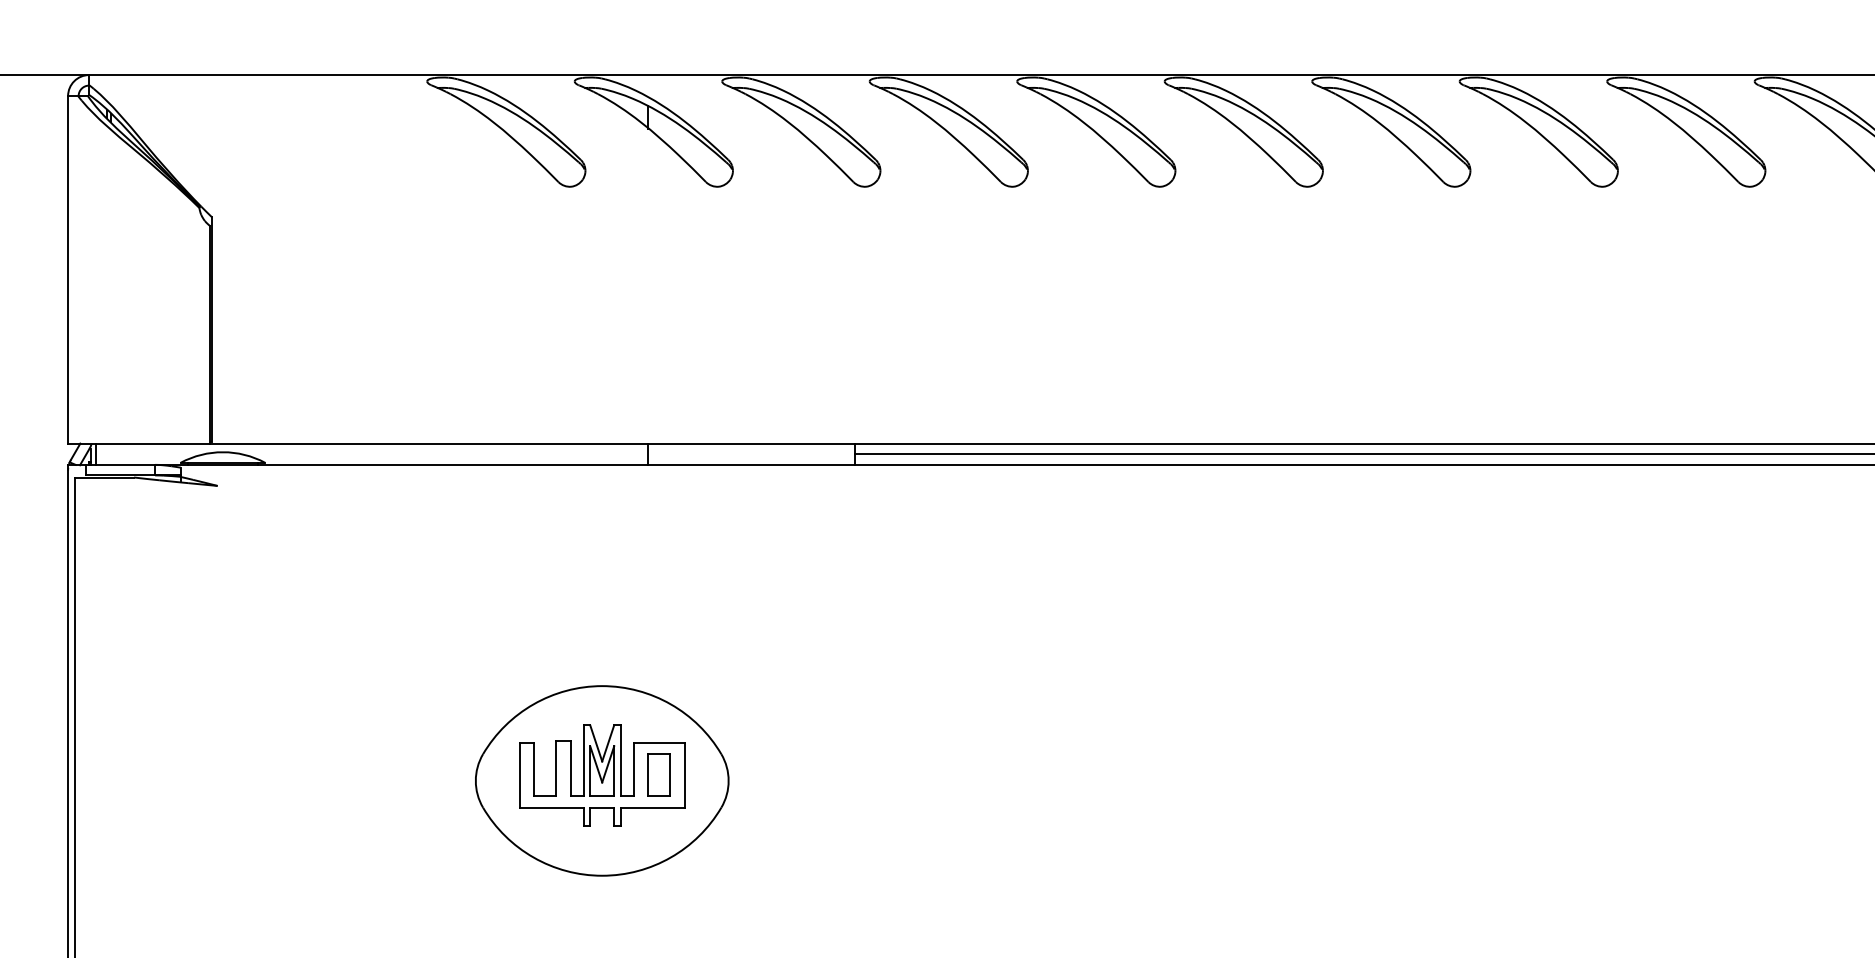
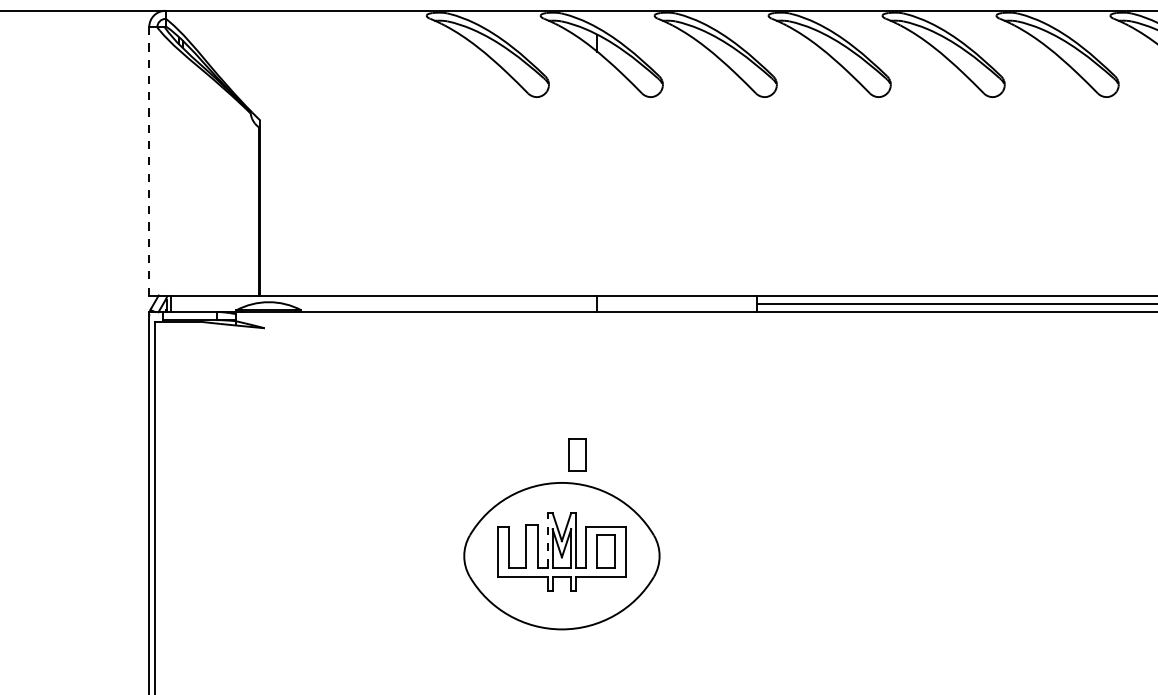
line: (68, 269) -> (149, 161), solid -> dashed
part: (621, 649) -> (576, 454), added
line: (583, 759) -> (547, 539), solid -> dashed

